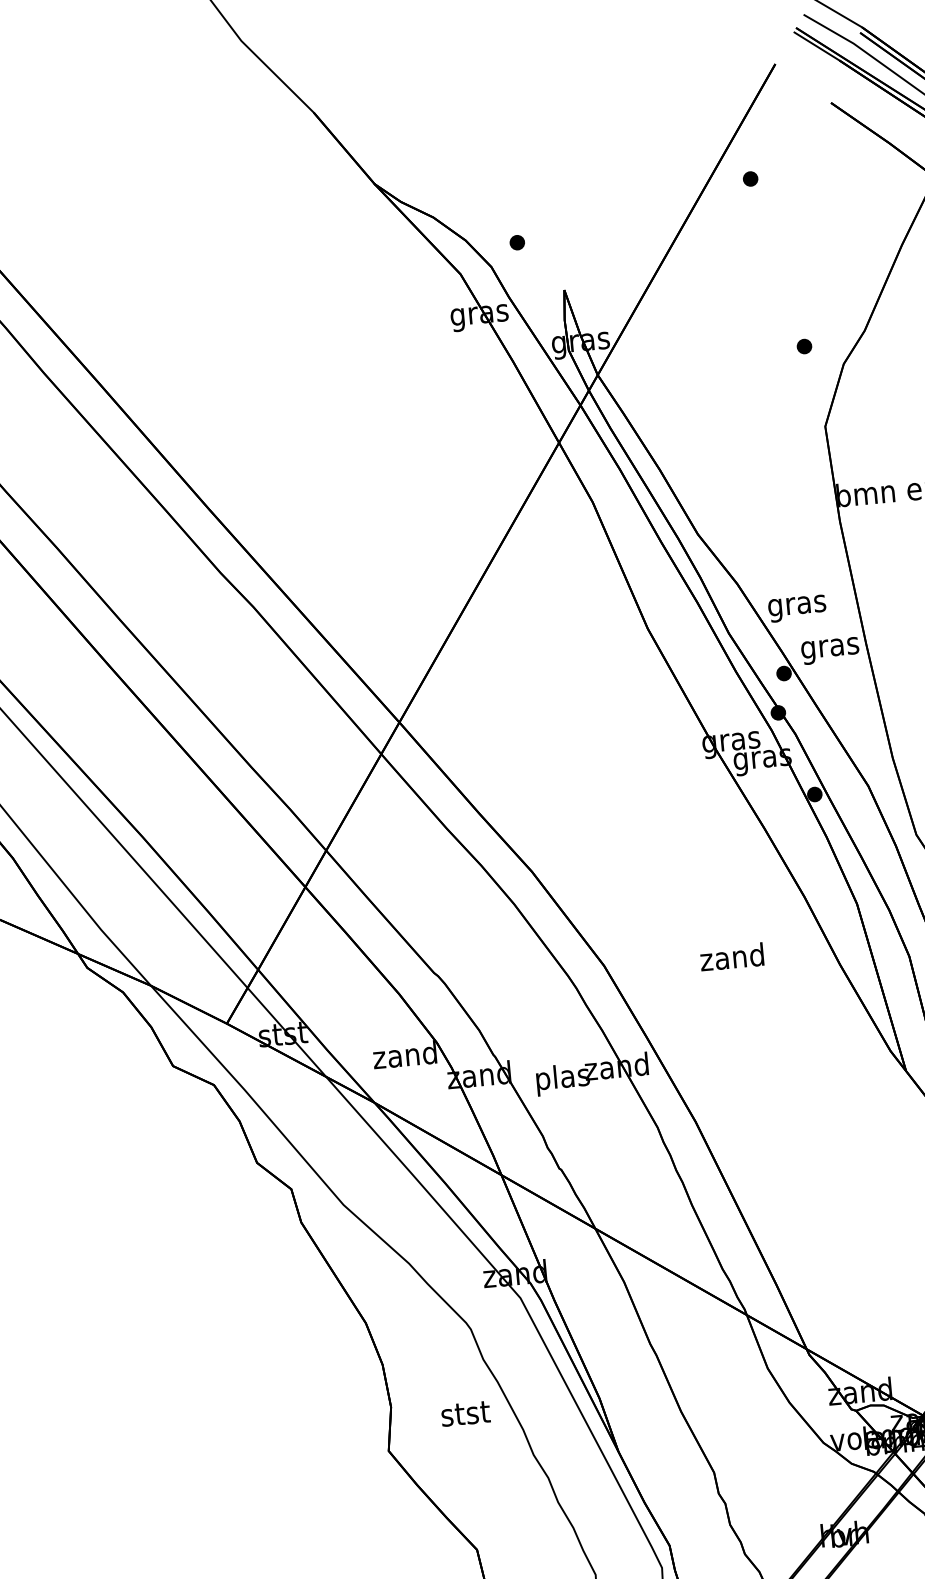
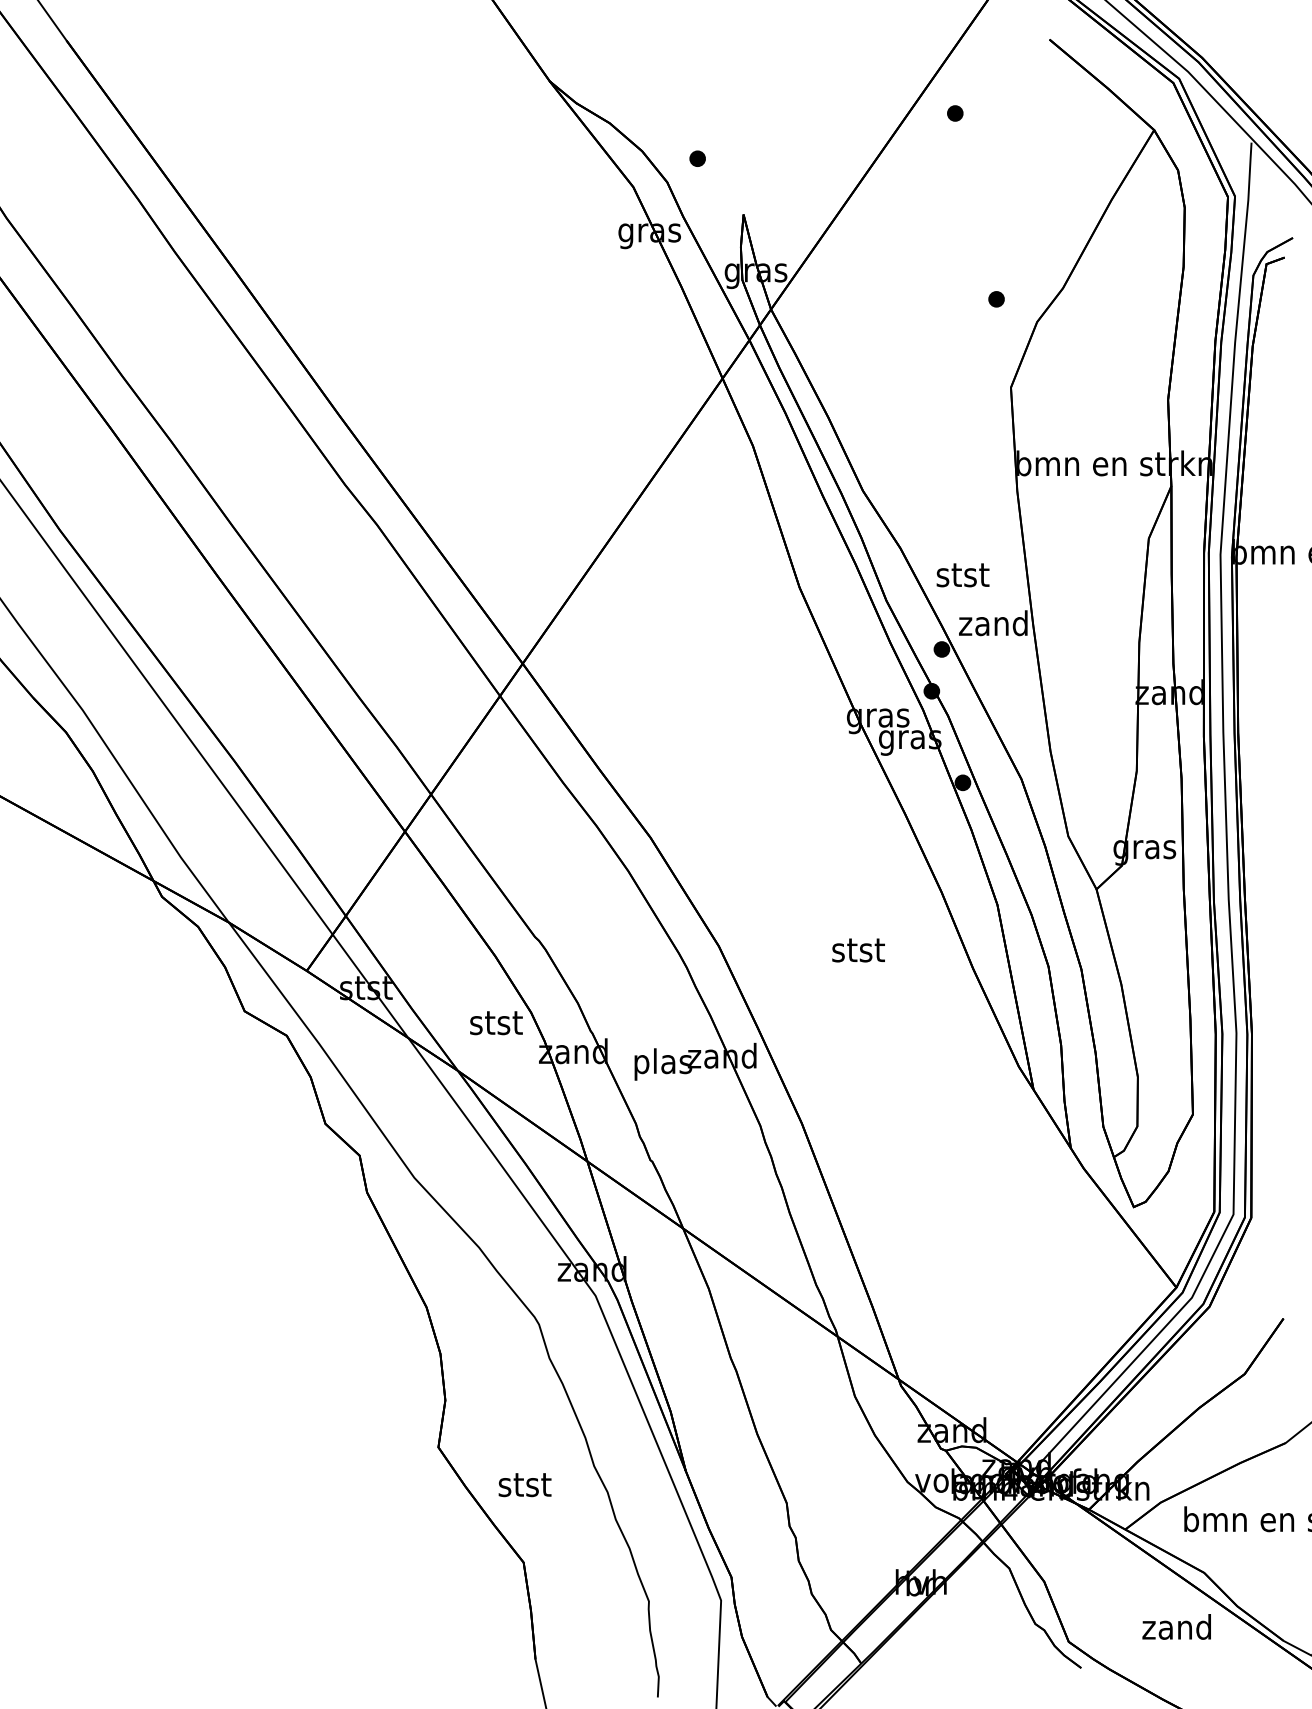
text: (796, 606) -> (962, 578), gras -> stst
text: (829, 647) -> (993, 626), gras -> zand
text: (731, 956) -> (857, 949), zand -> stst
text: (404, 1055) -> (495, 1022), zand -> stst
text: (465, 1414) -> (524, 1485), moved

